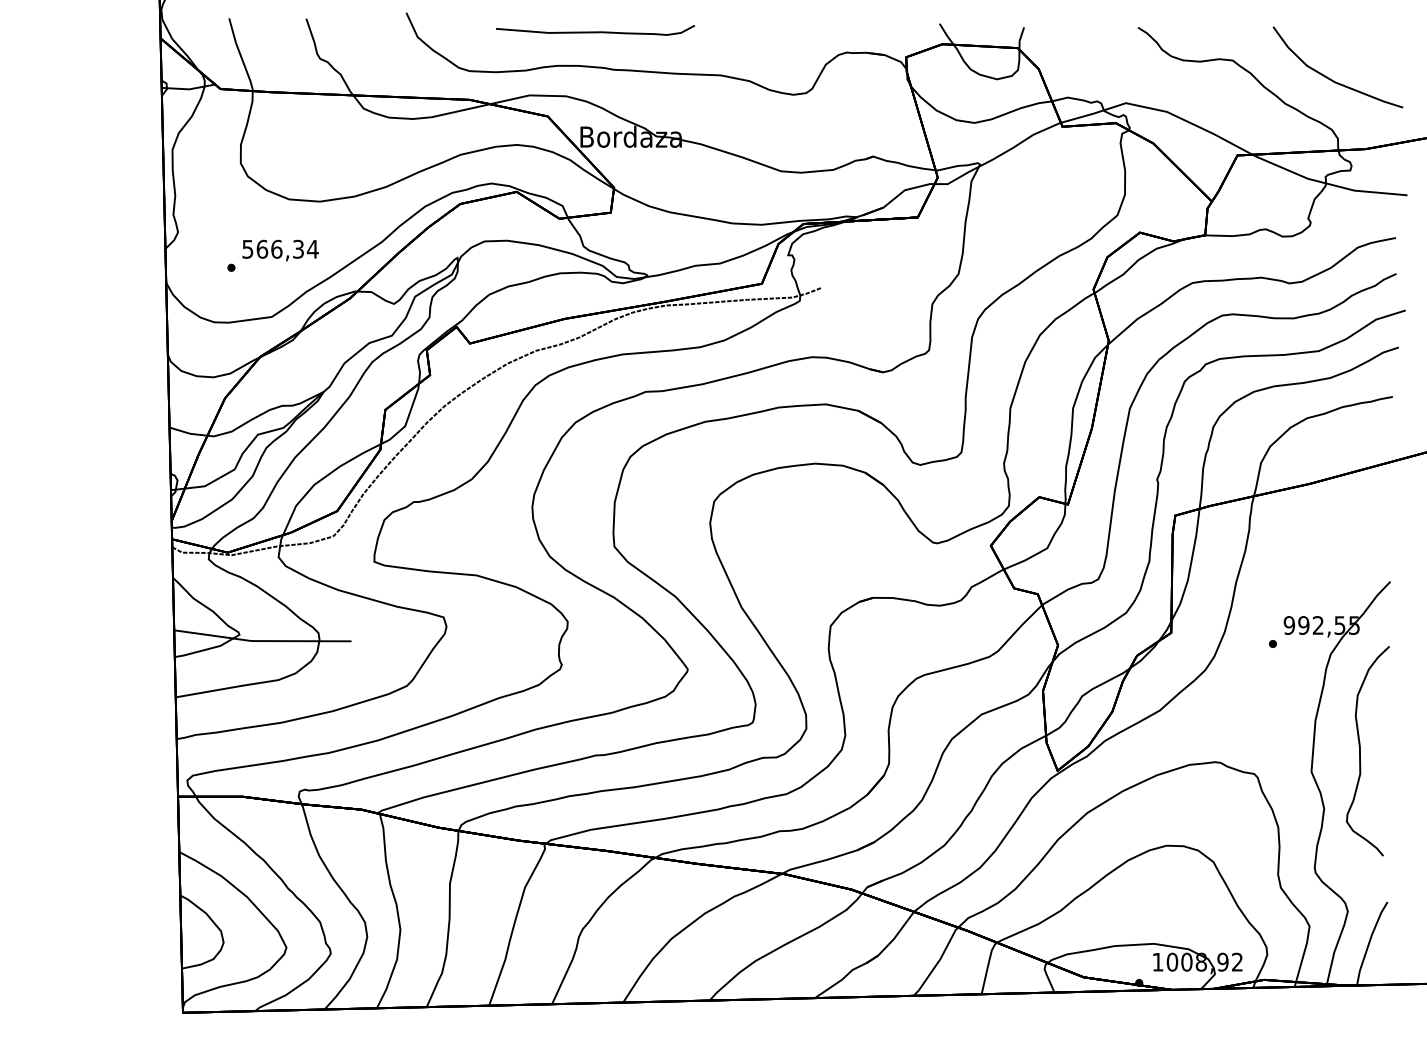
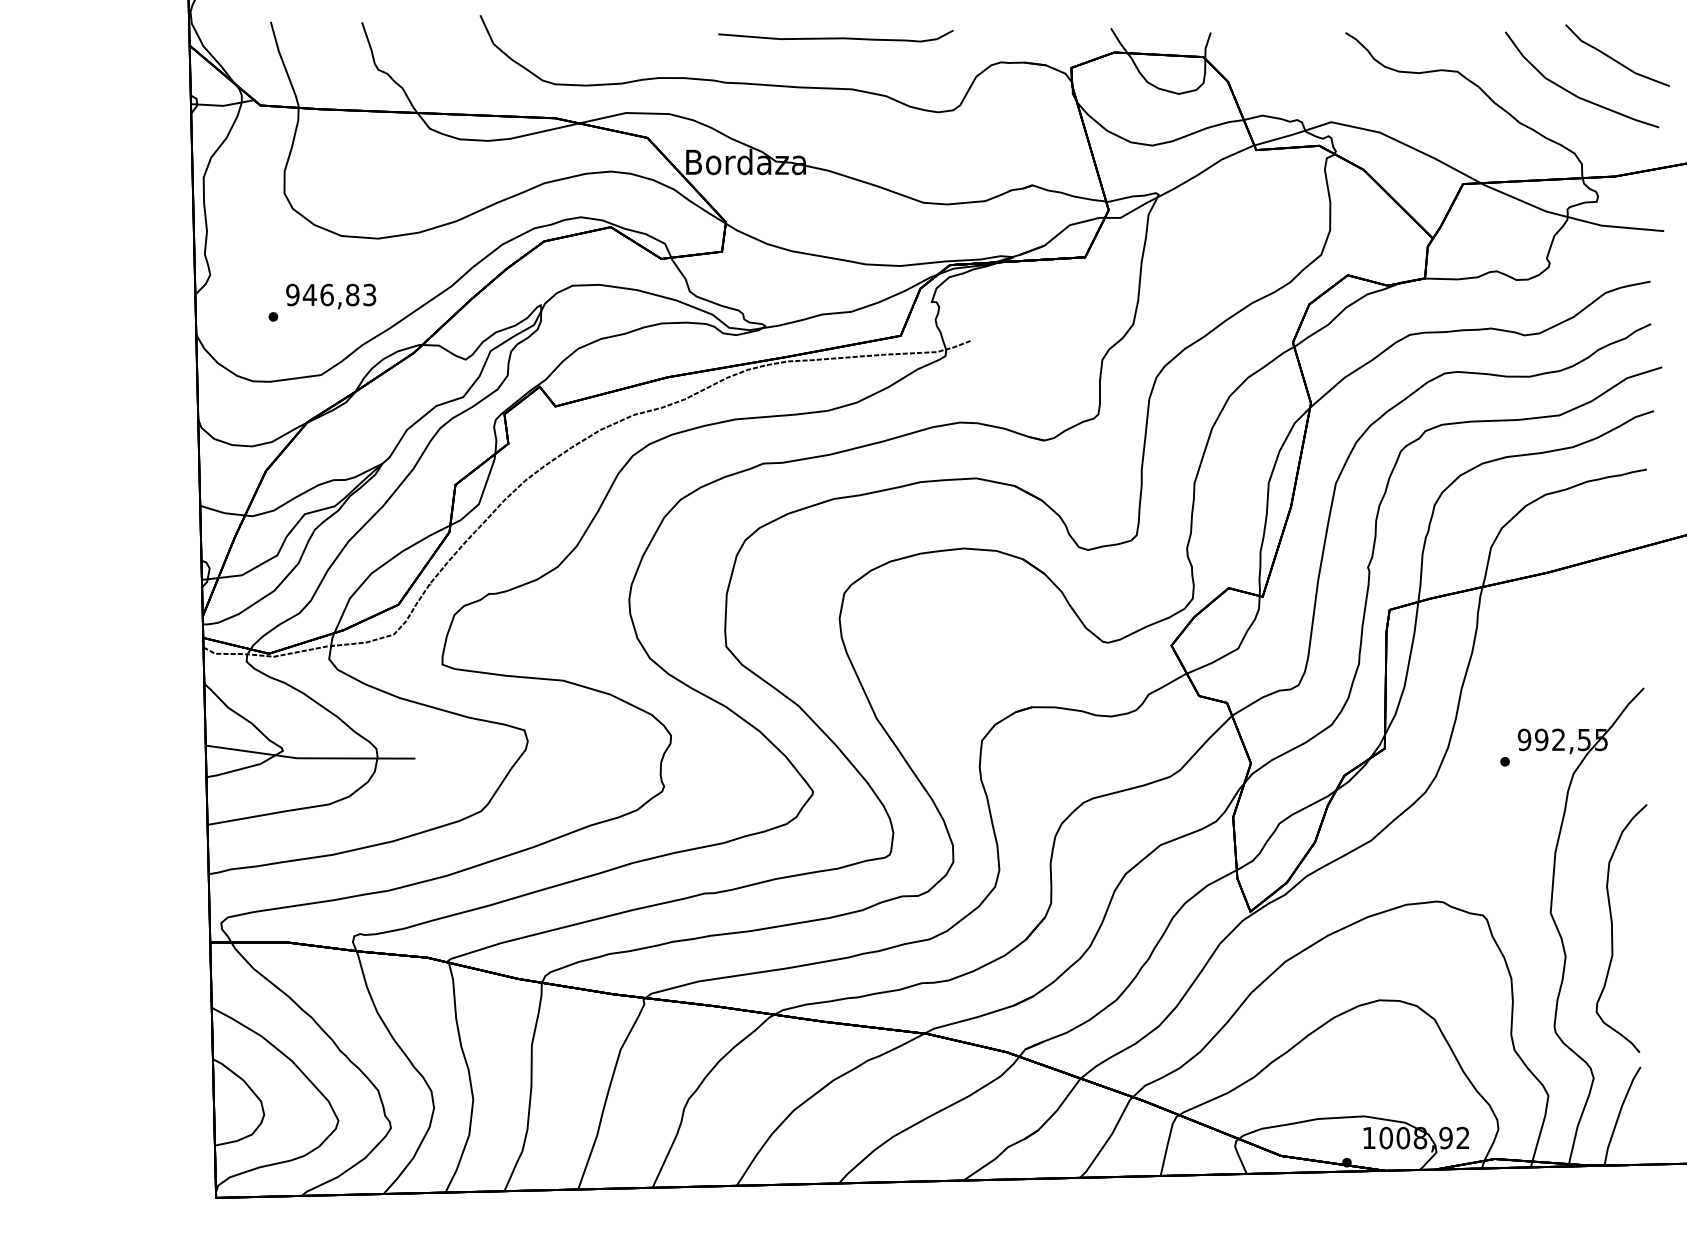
curve: (595, 31) -> (835, 37), moved
line: (1366, 50) -> (1615, 59), added
text: (280, 248) -> (331, 294), 566,34 -> 946,83
curve: (1360, 751) -> (1612, 928), moved

